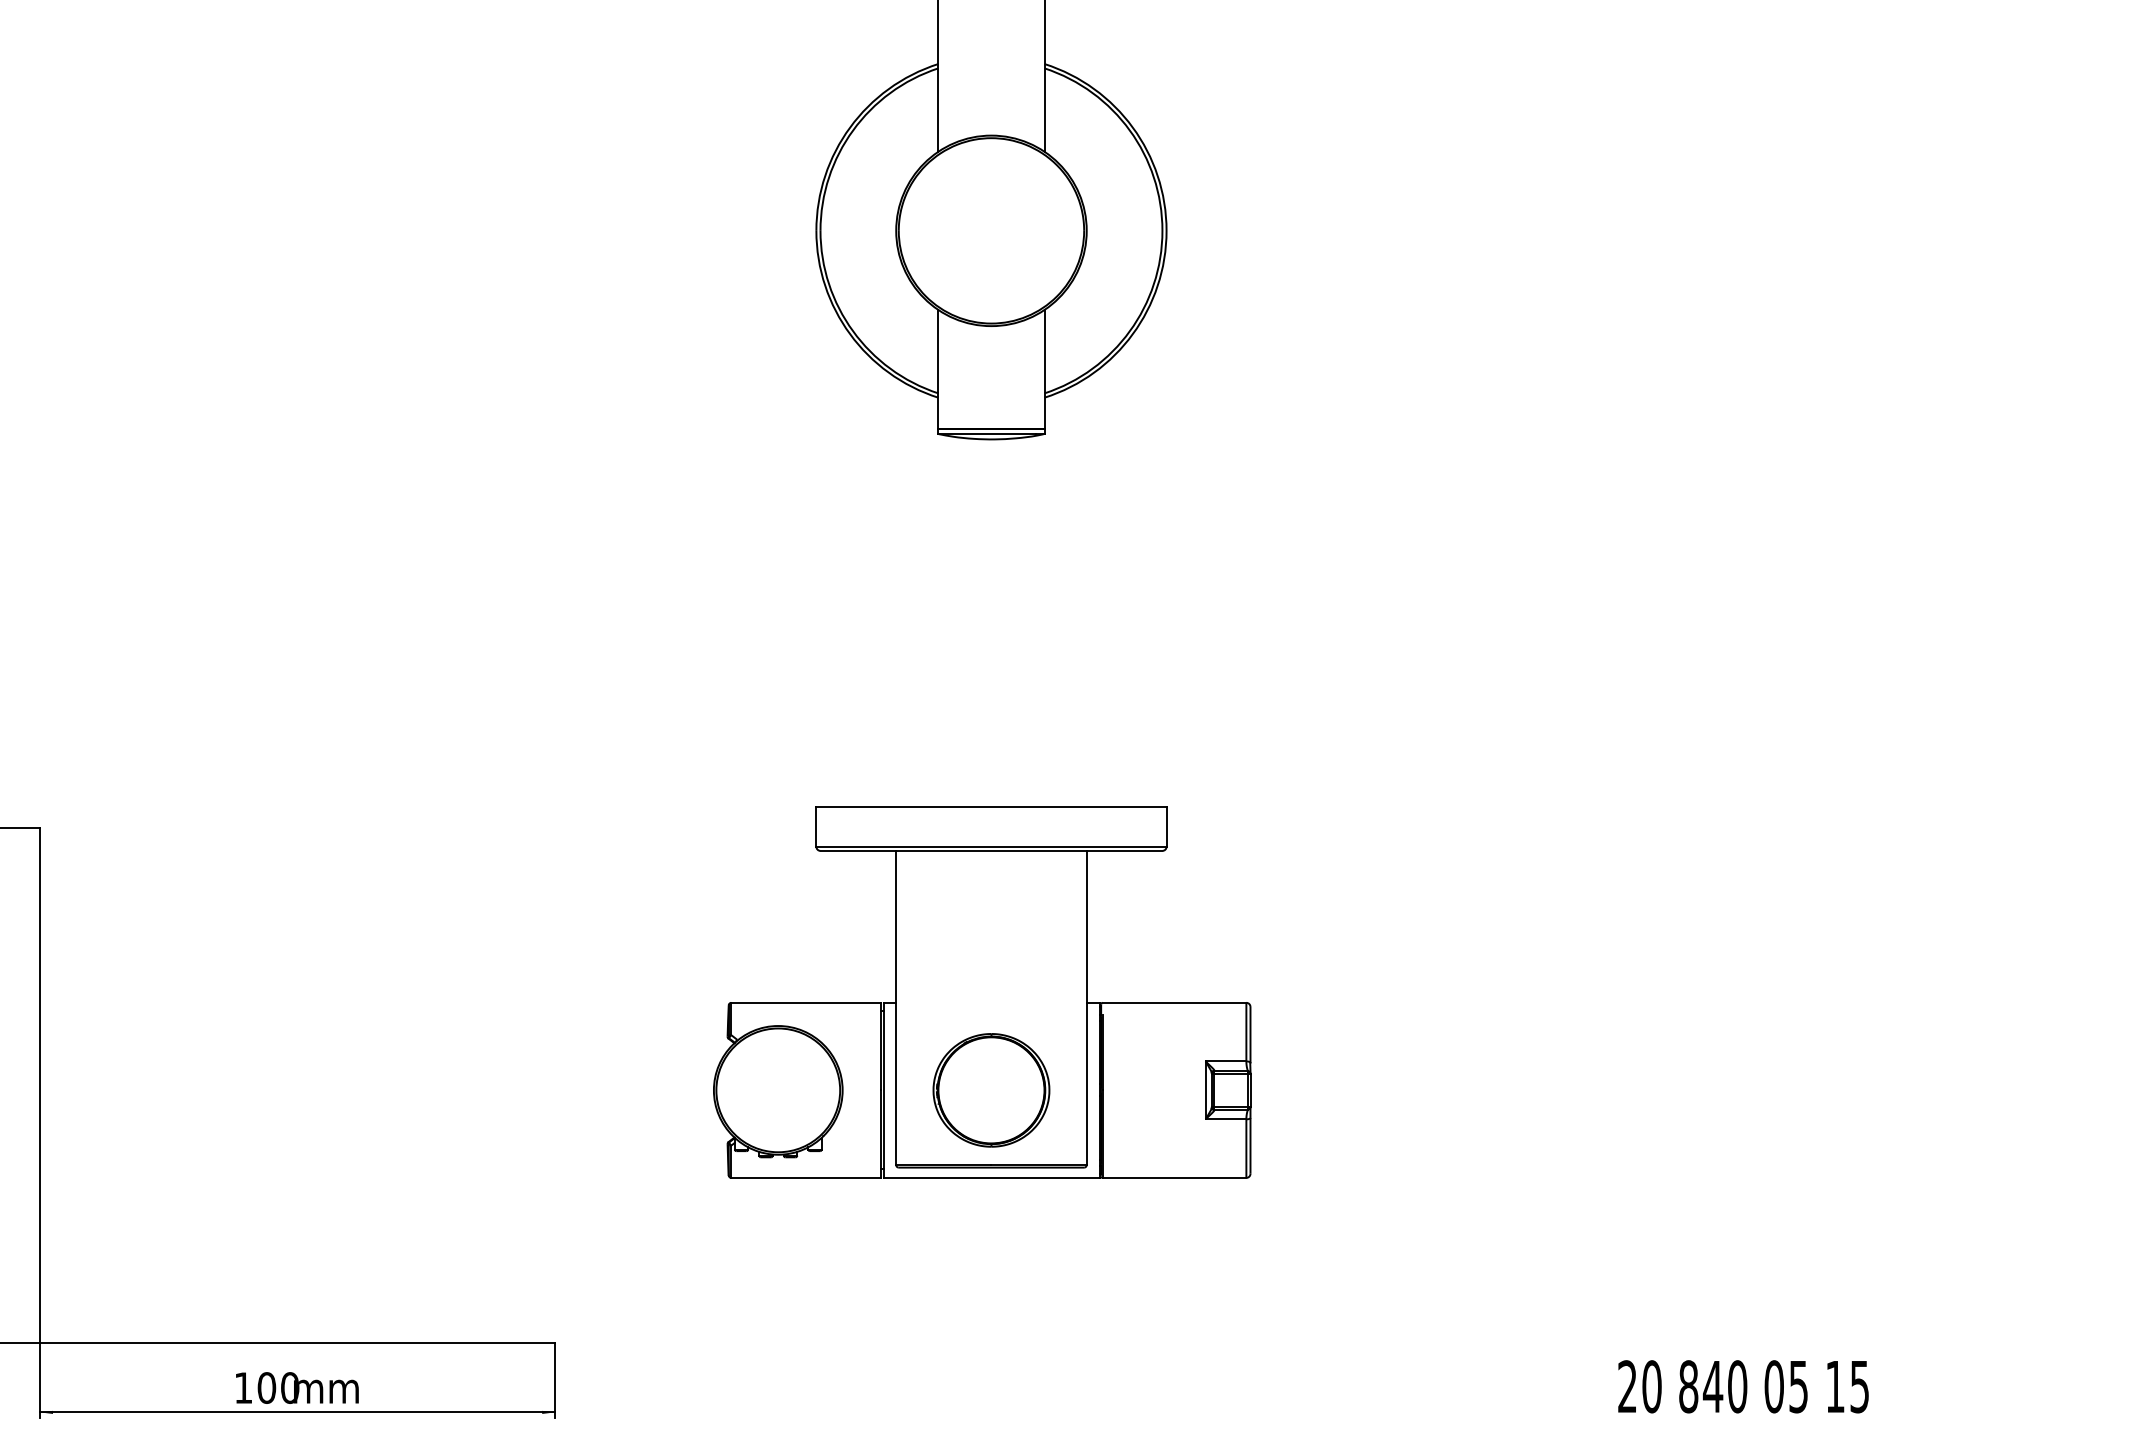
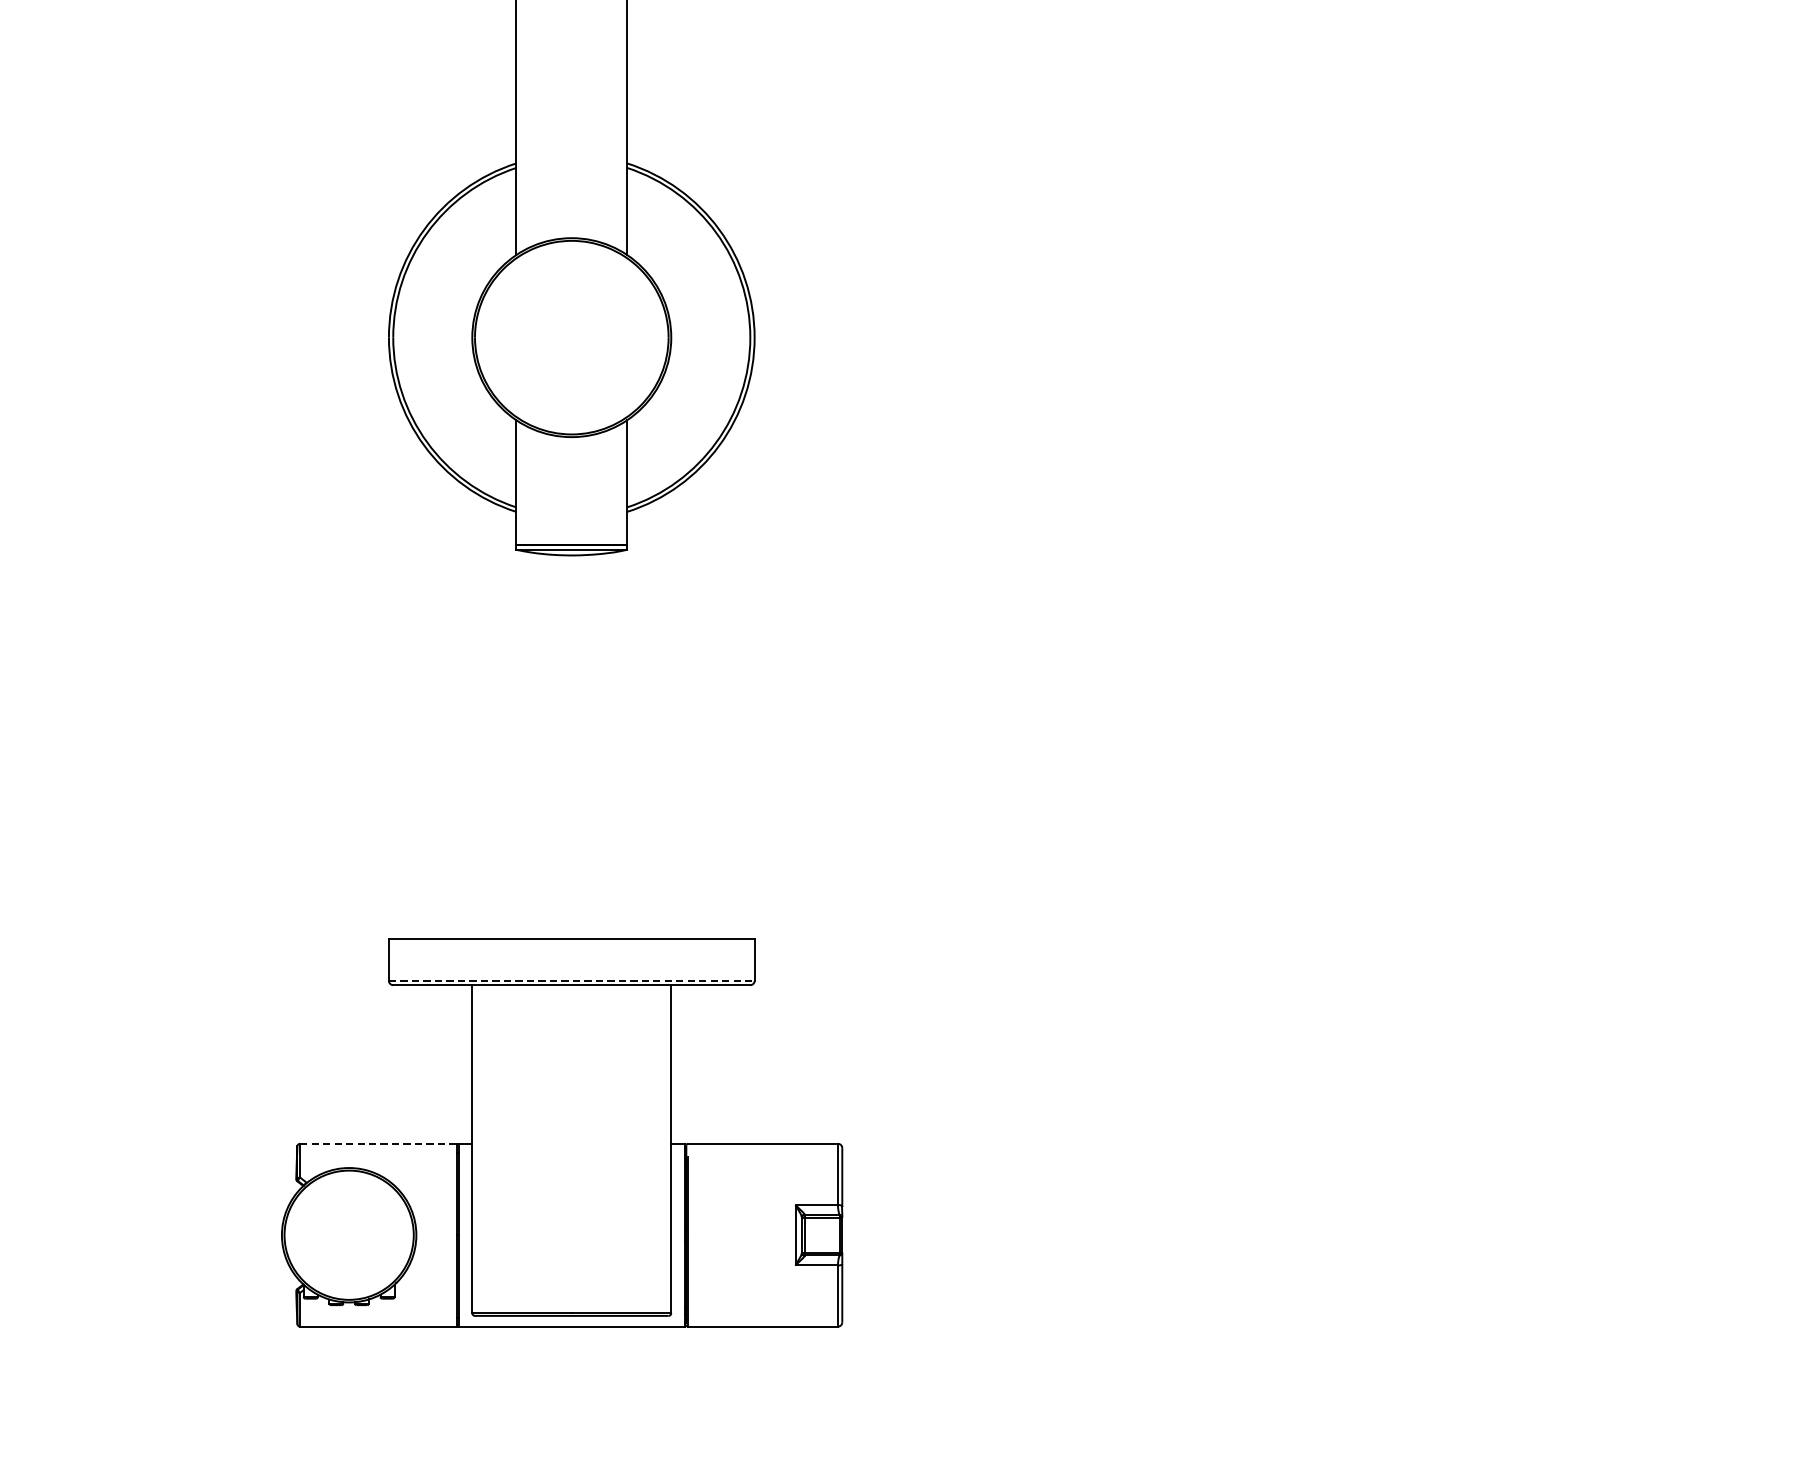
line: (991, 846) -> (571, 980), solid -> dashed
line: (806, 1002) -> (378, 1143), solid -> dashed
part: (991, 1090) -> (571, 1235), removed

